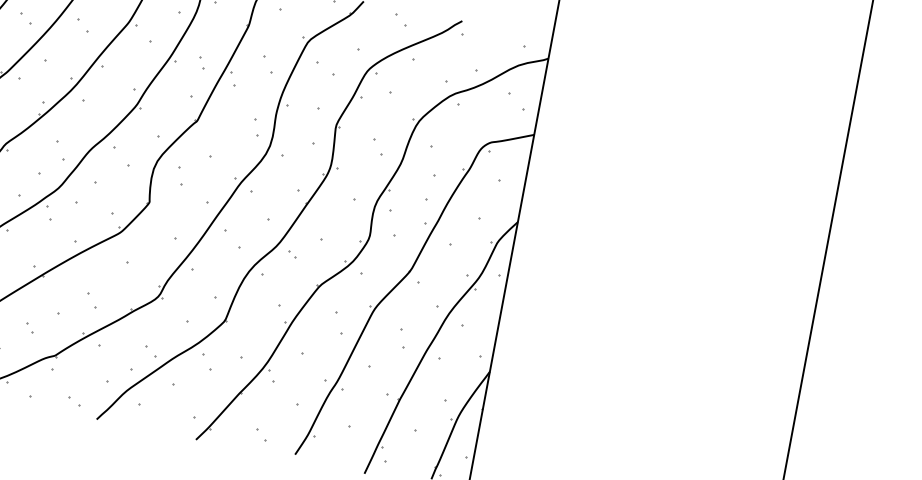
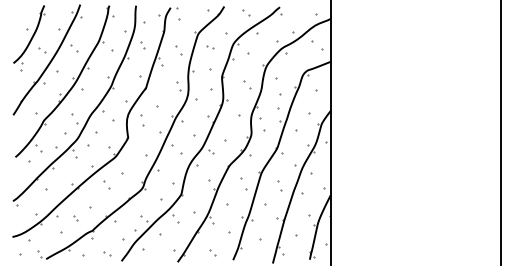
part: (201, 62) -> (142, 45), moved
part: (325, 69) -> (210, 47), size x0.62
part: (91, 299) -> (106, 184), moved

